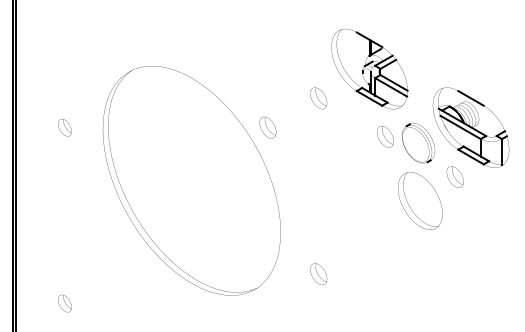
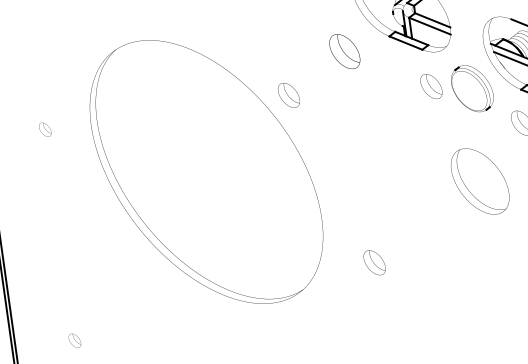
part: (318, 98) -> (344, 51), size x1.4
part: (64, 127) -> (44, 129), size x0.7
part: (420, 200) -> (480, 180), moved
part: (64, 303) -> (74, 340), size x0.7

